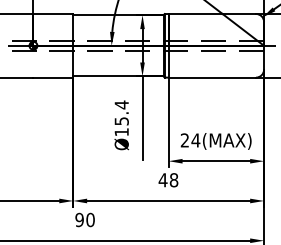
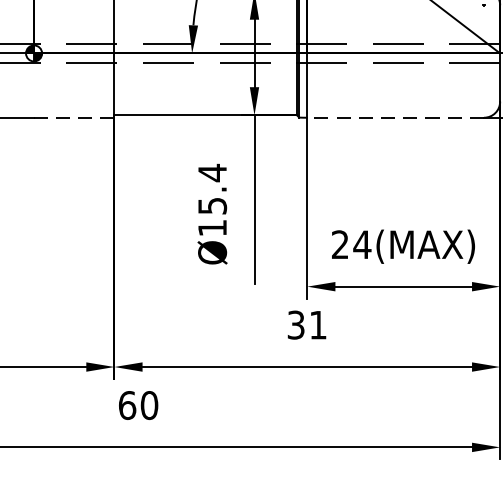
line: (53, 77) -> (74, 117), solid -> dashed
line: (212, 77) -> (395, 117), solid -> dashed
text: (168, 180) -> (306, 325), 48 -> 31
text: (79, 219) -> (127, 404), 90 -> 60

